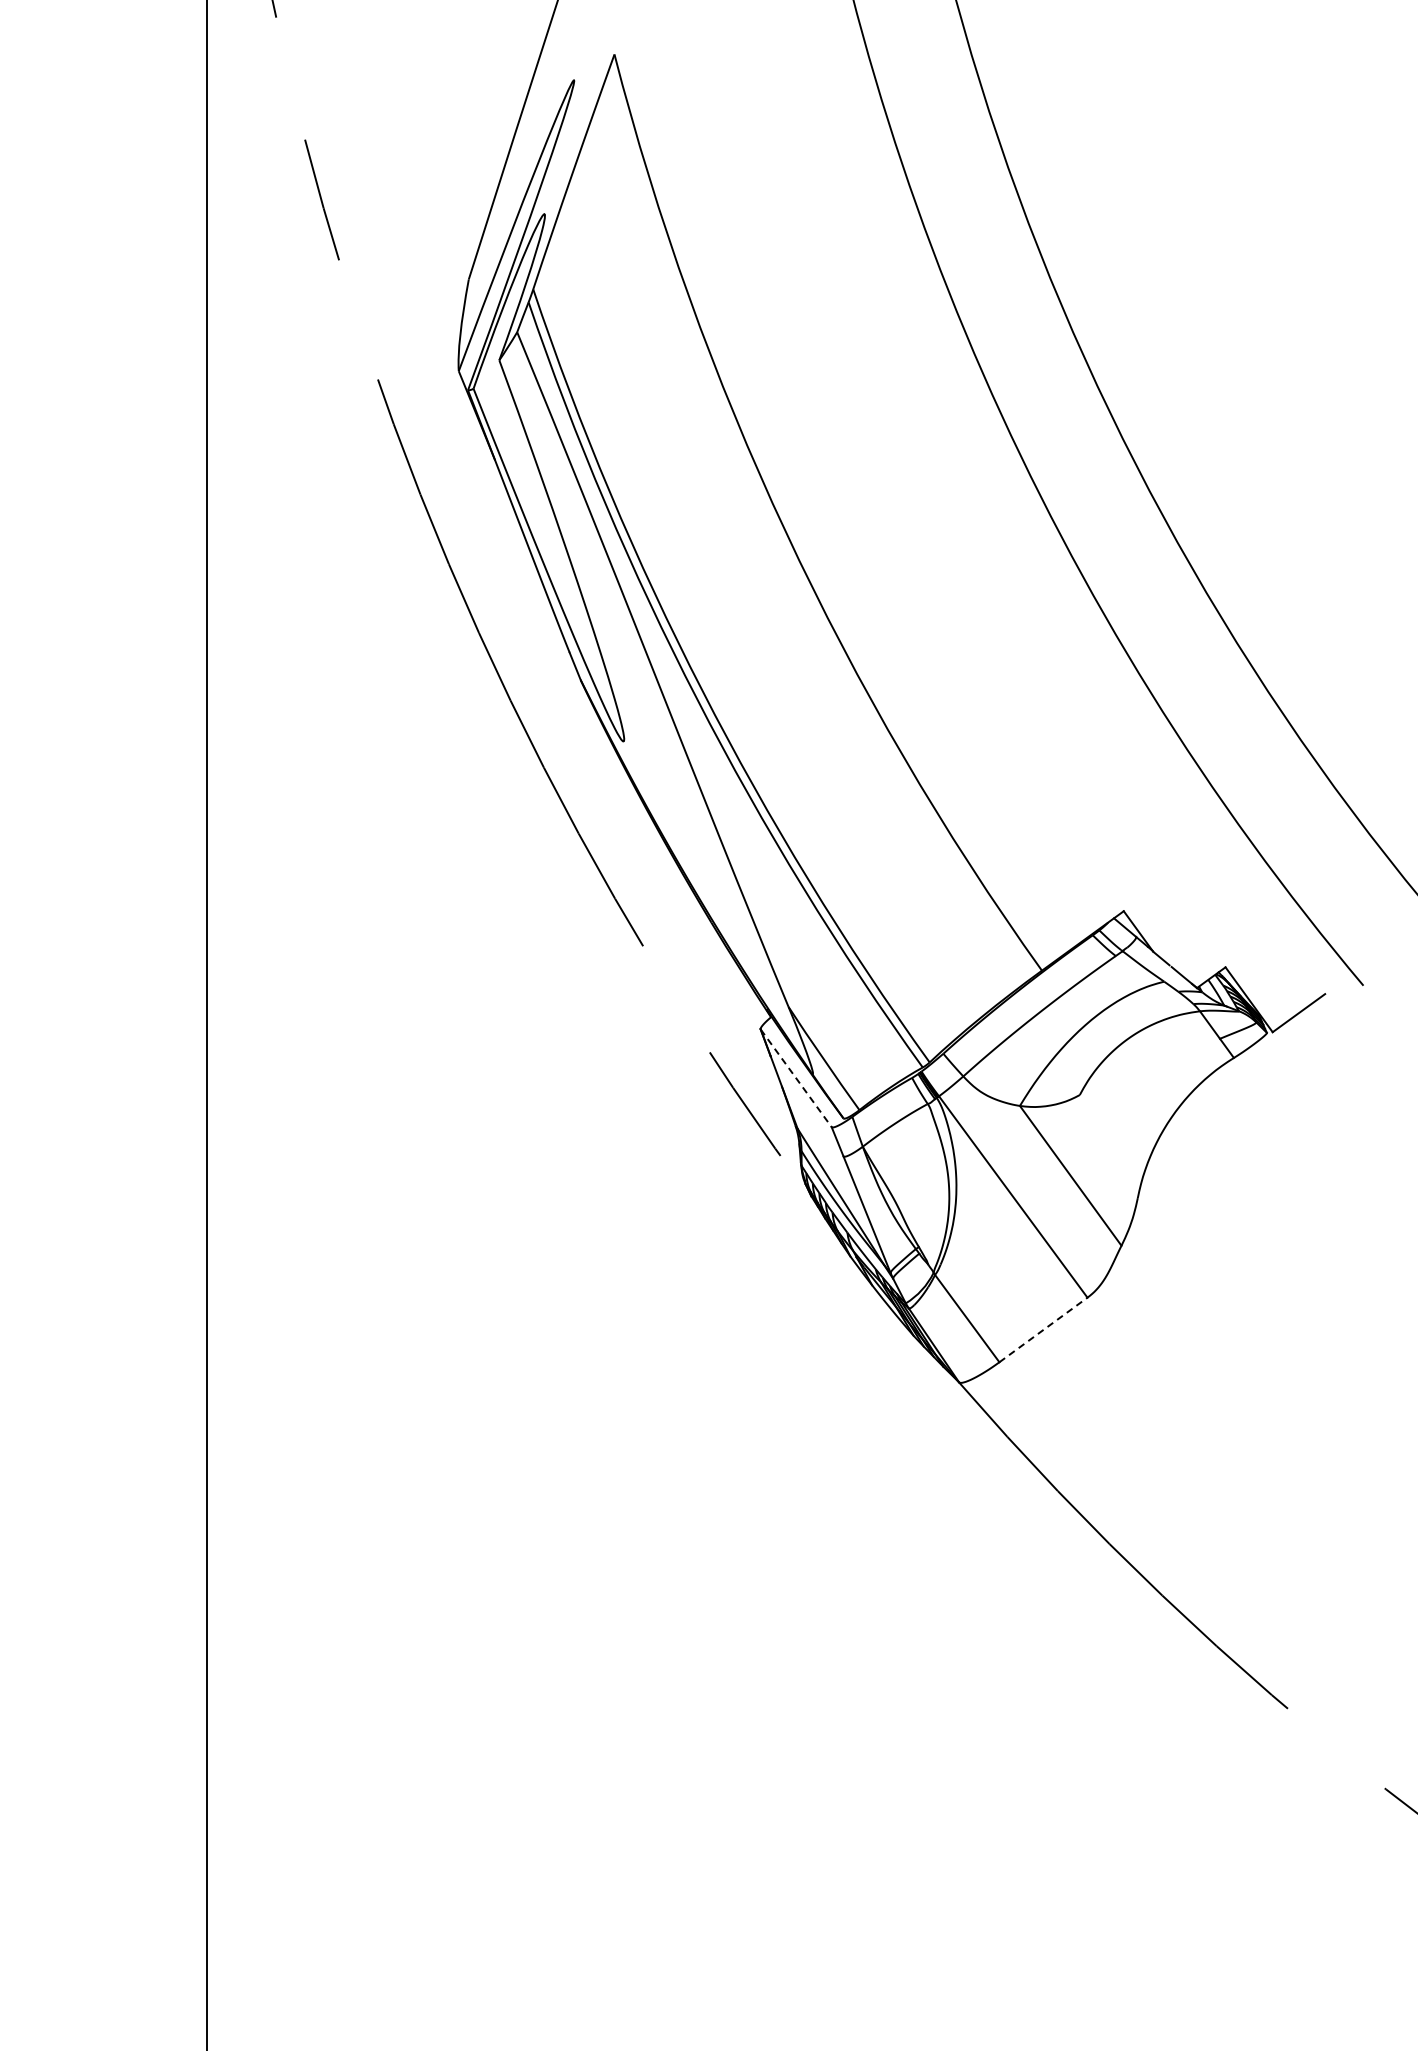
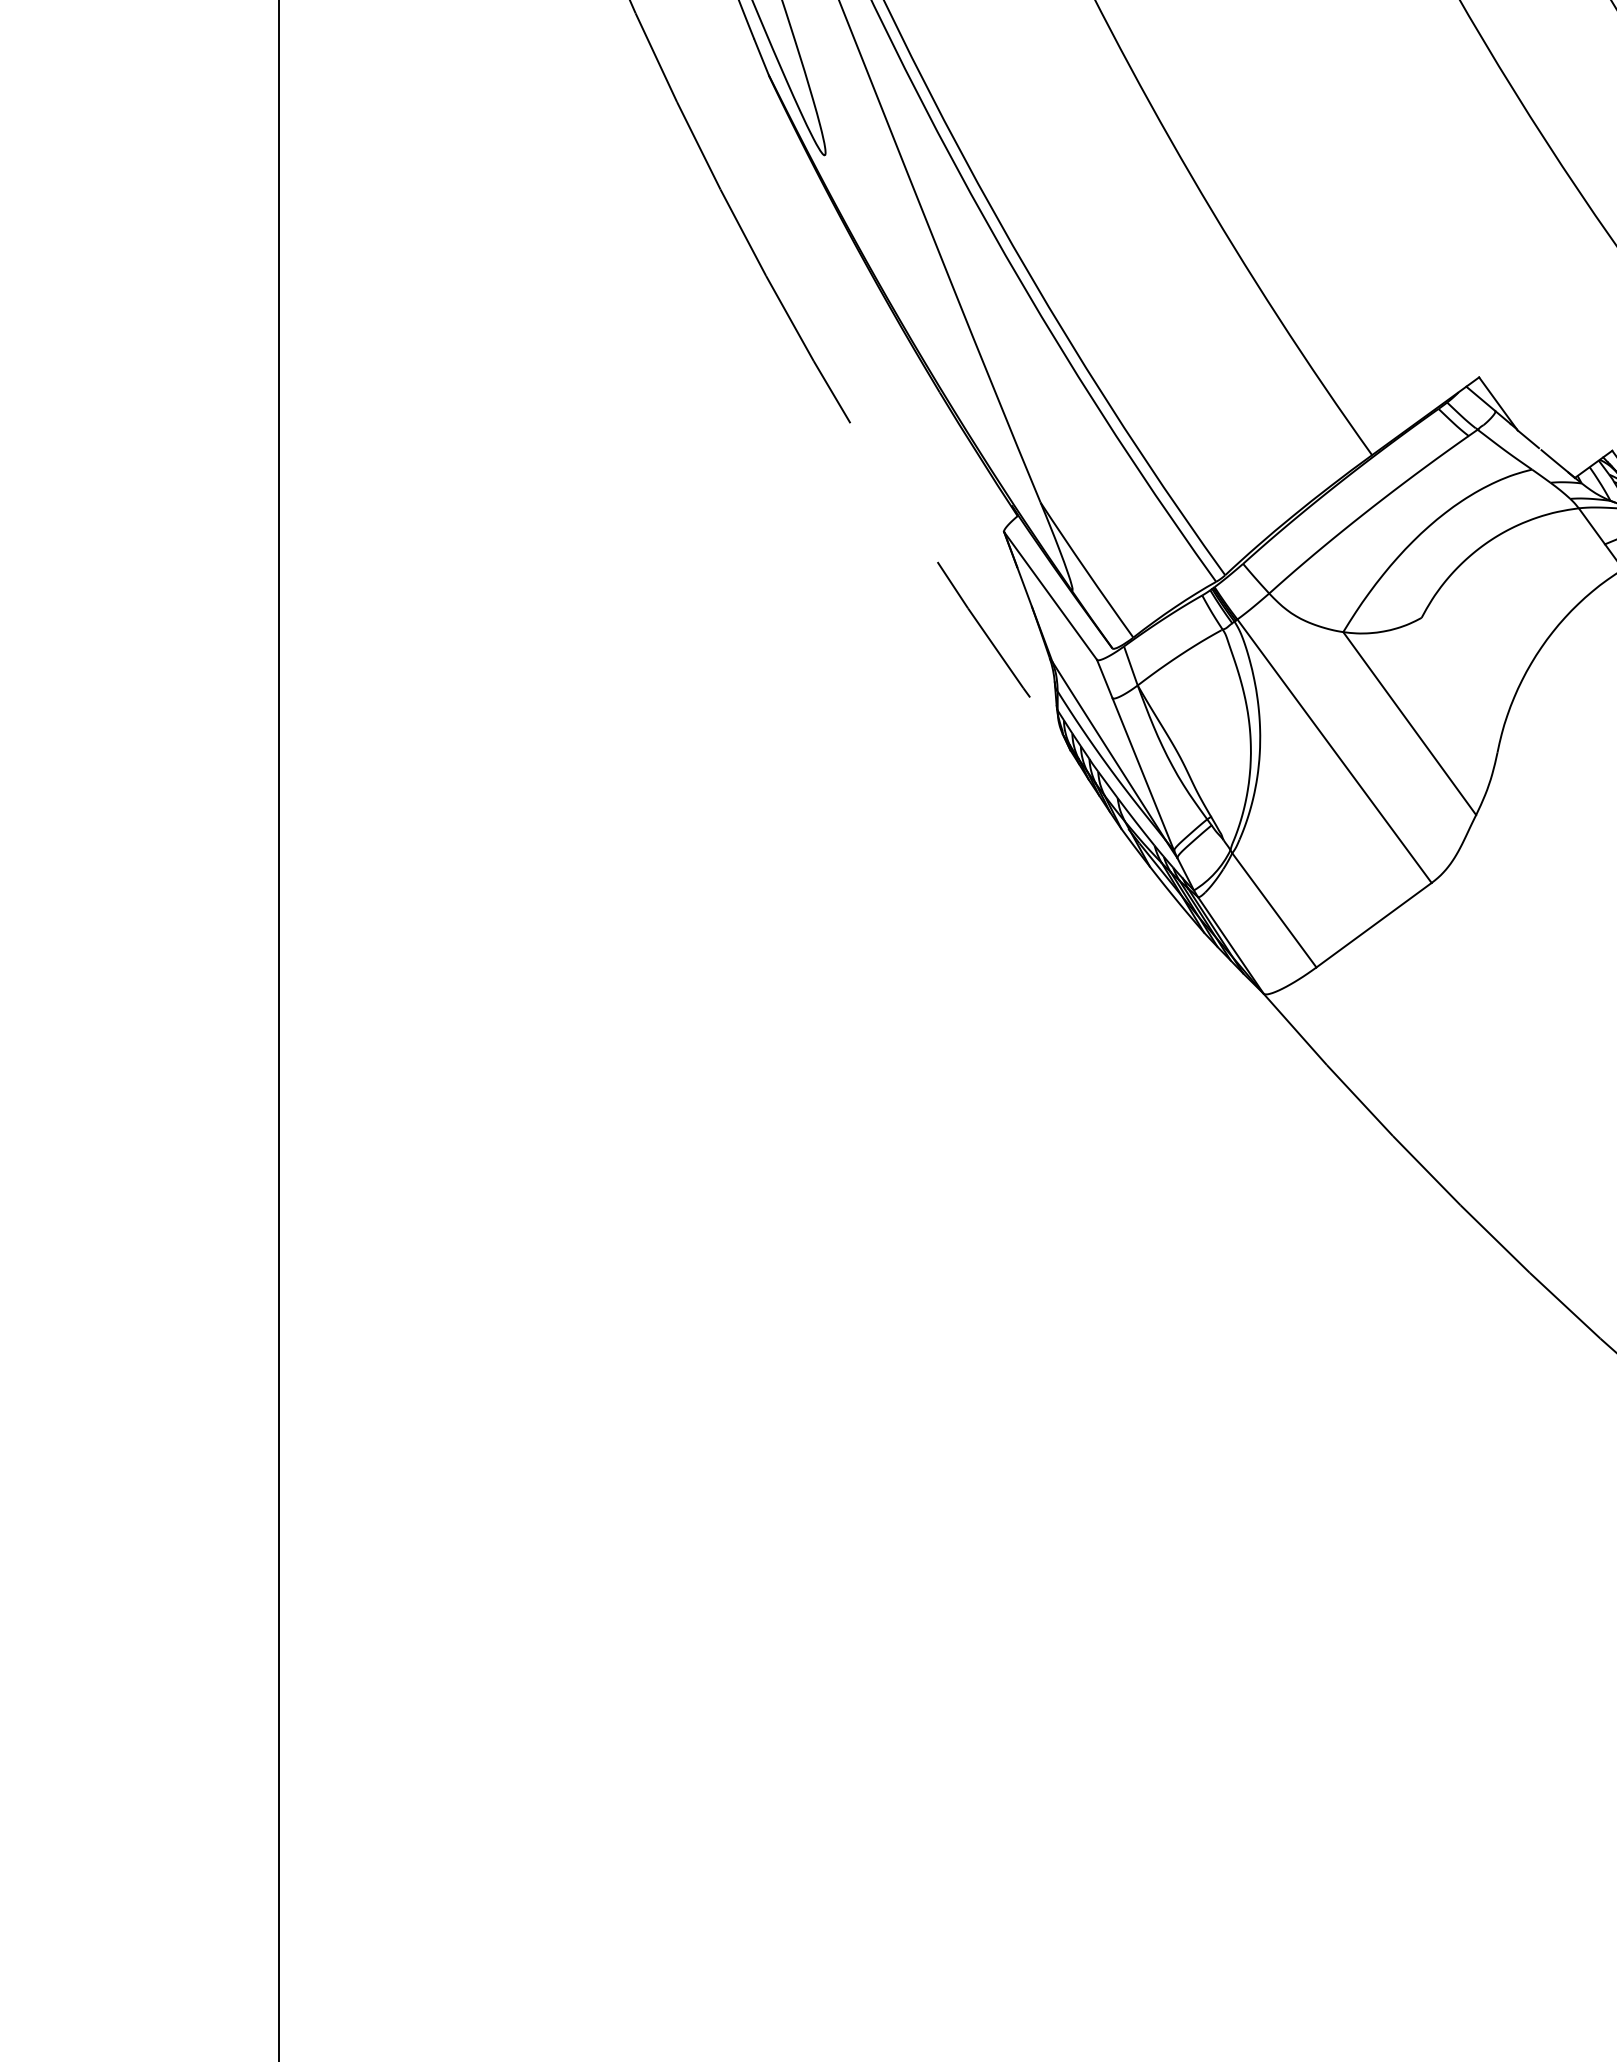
line: (796, 1078) -> (1050, 596), dashed -> solid
line: (1043, 1329) -> (1374, 924), dashed -> solid

